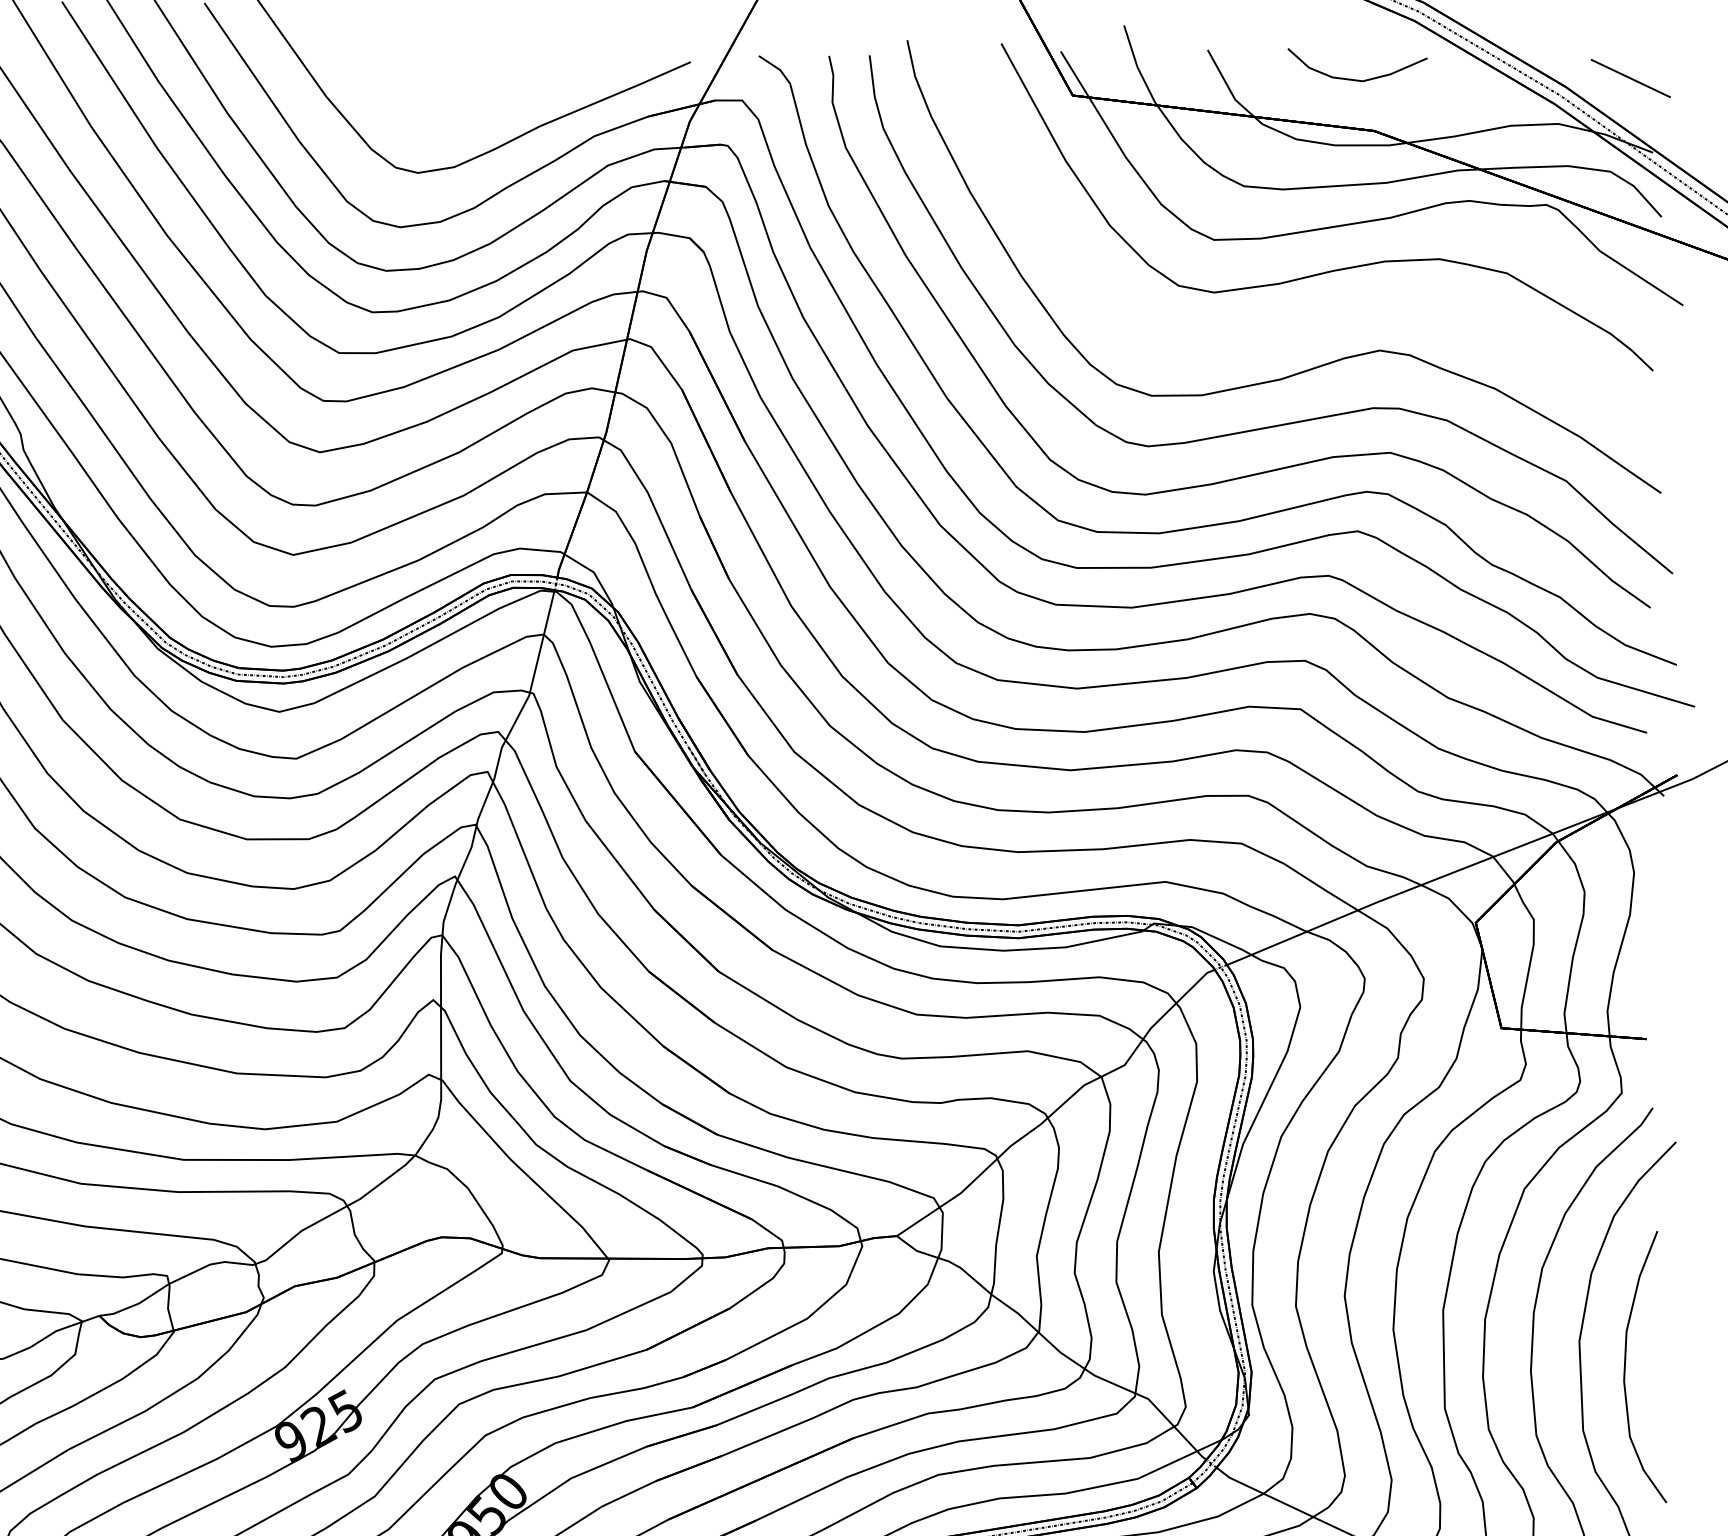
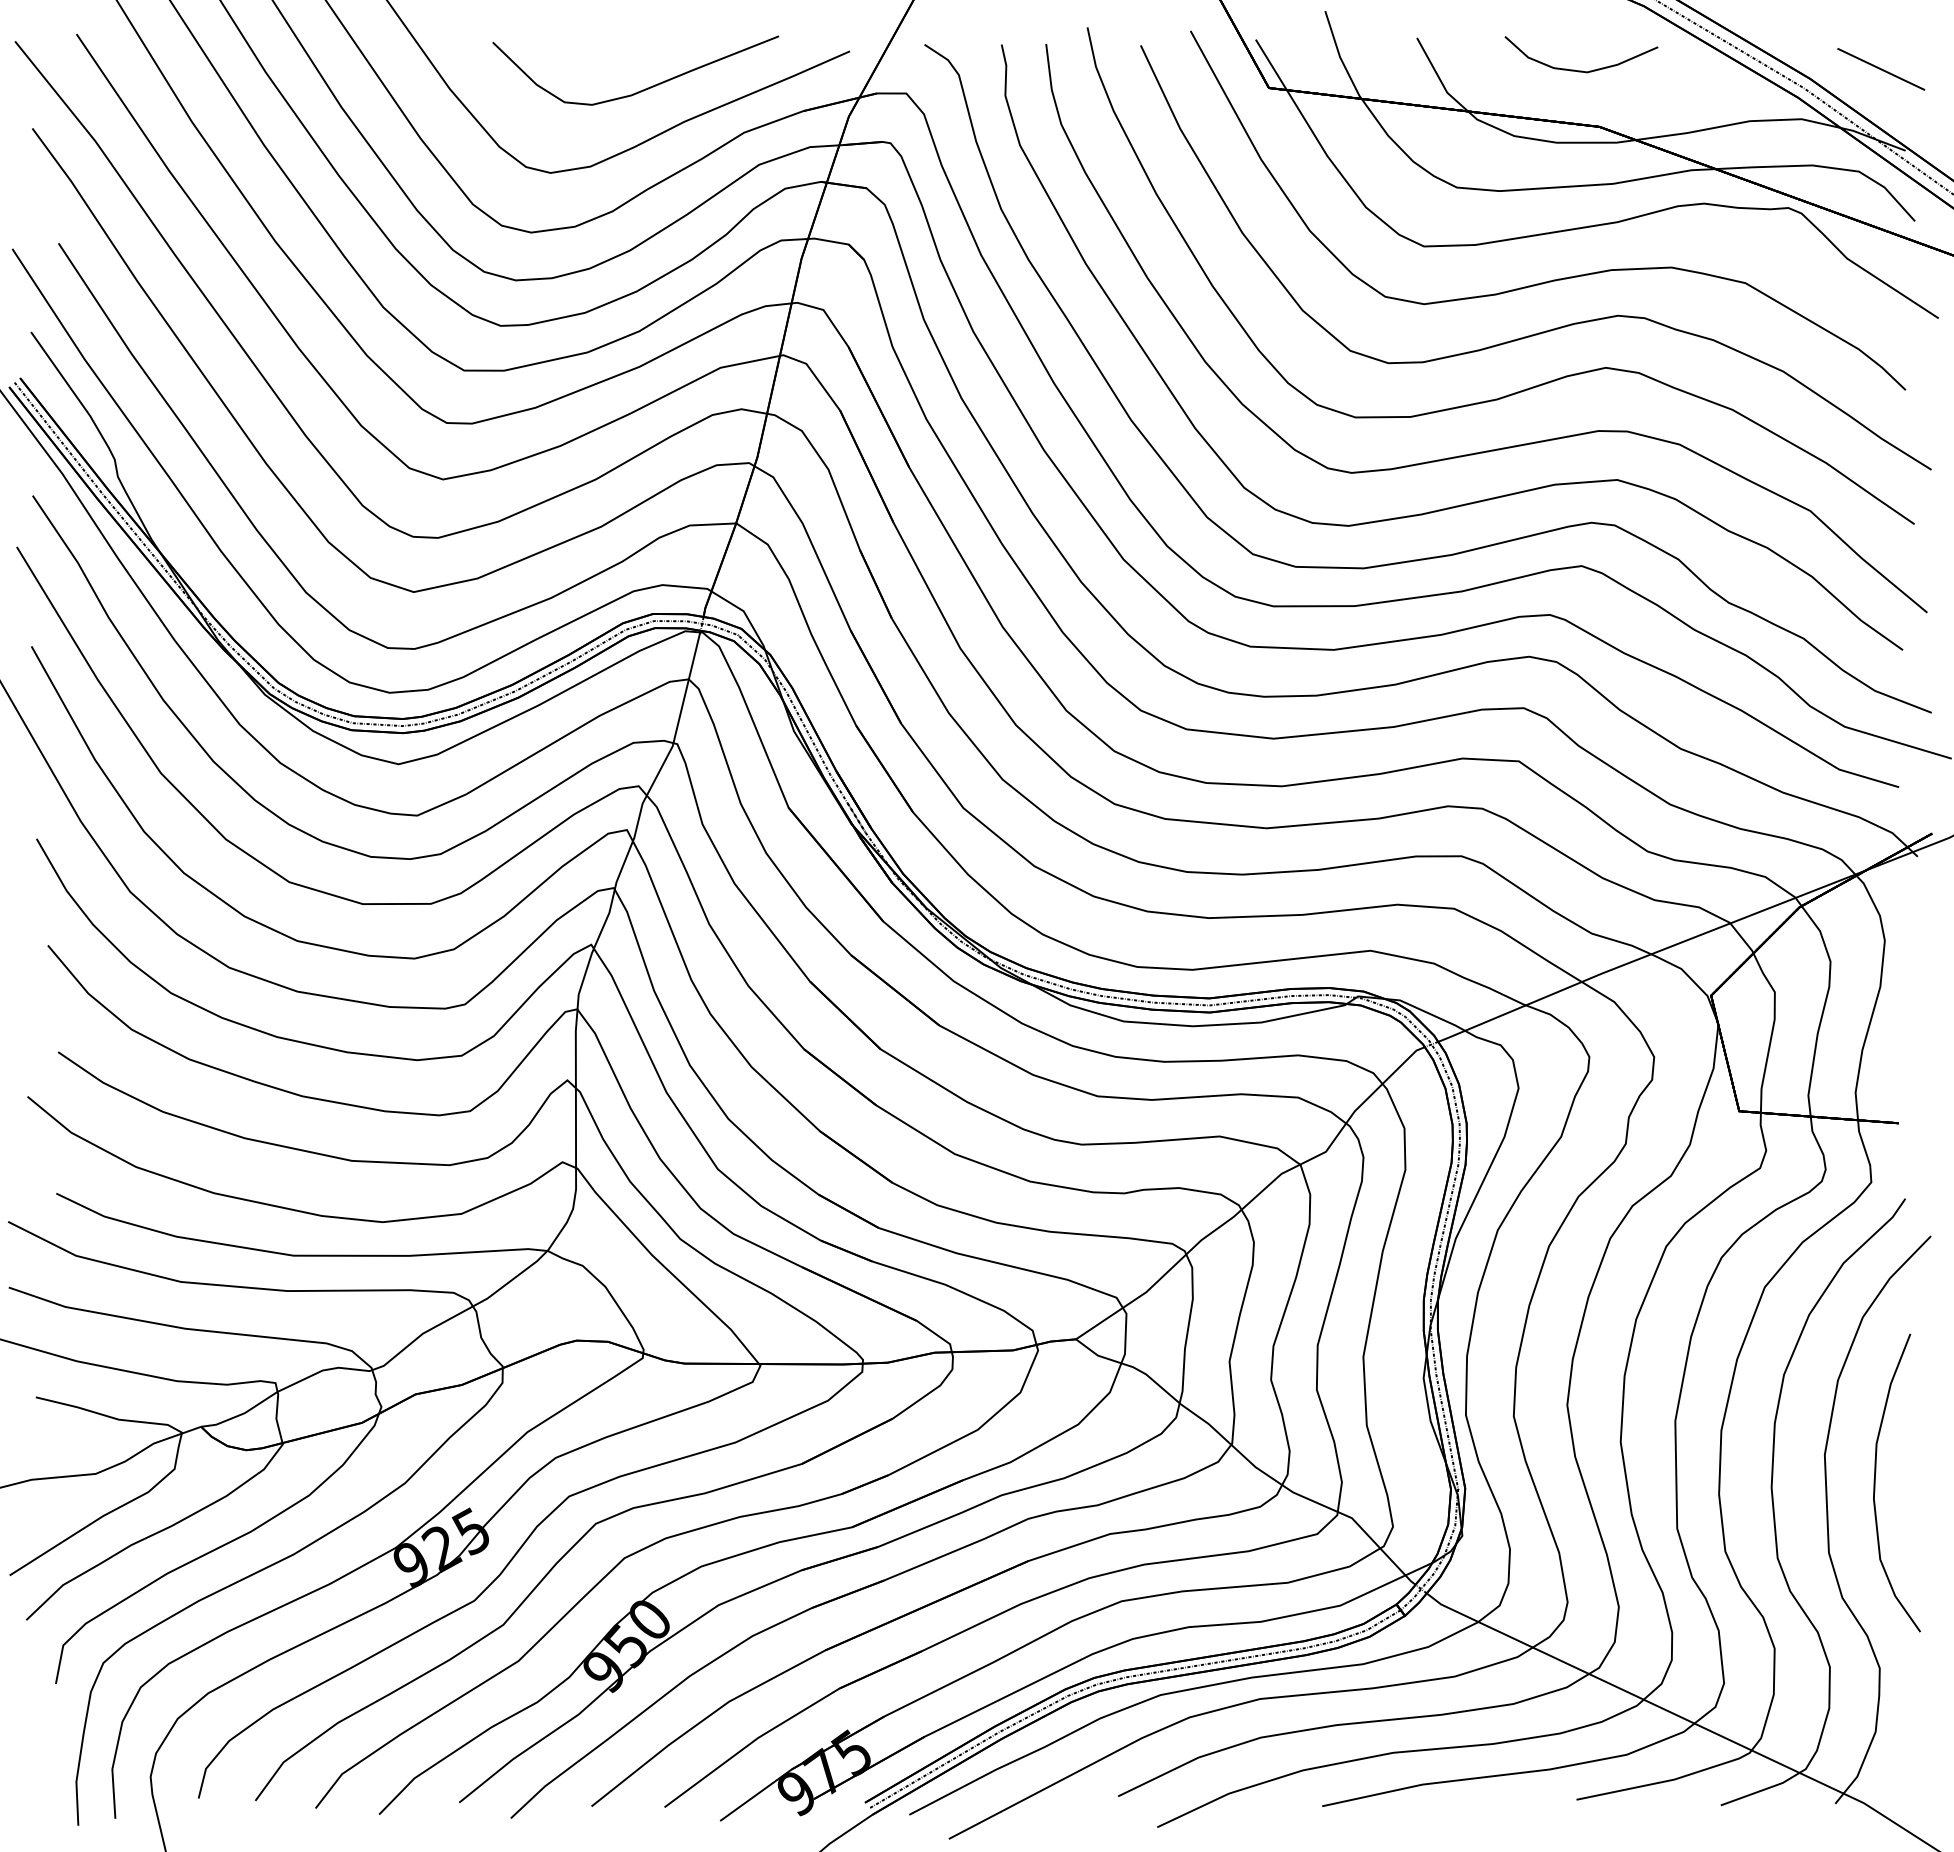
part: (501, 96) -> (642, 89), added
part: (1334, 313) -> (1556, 327), added

